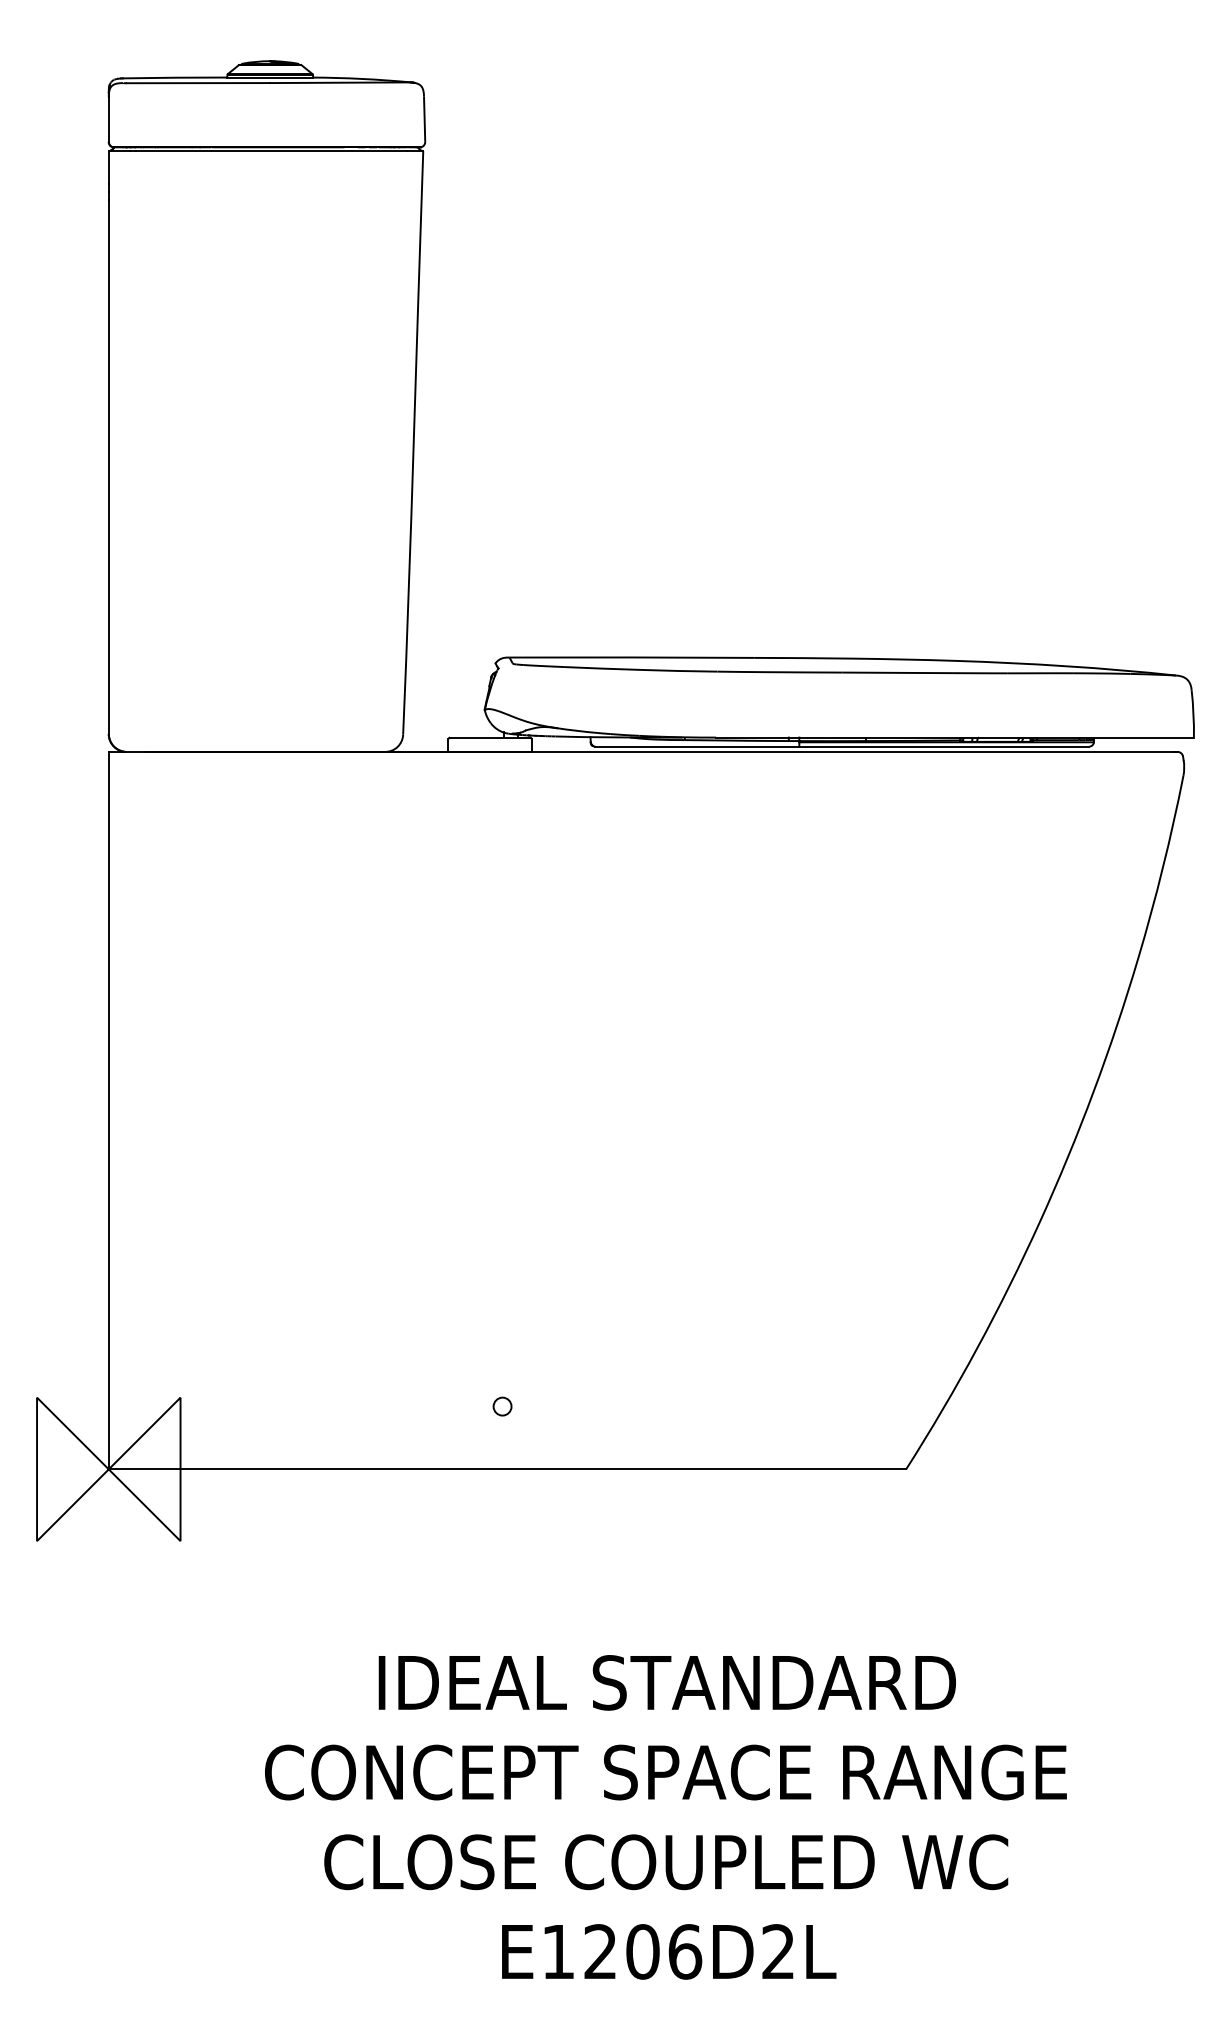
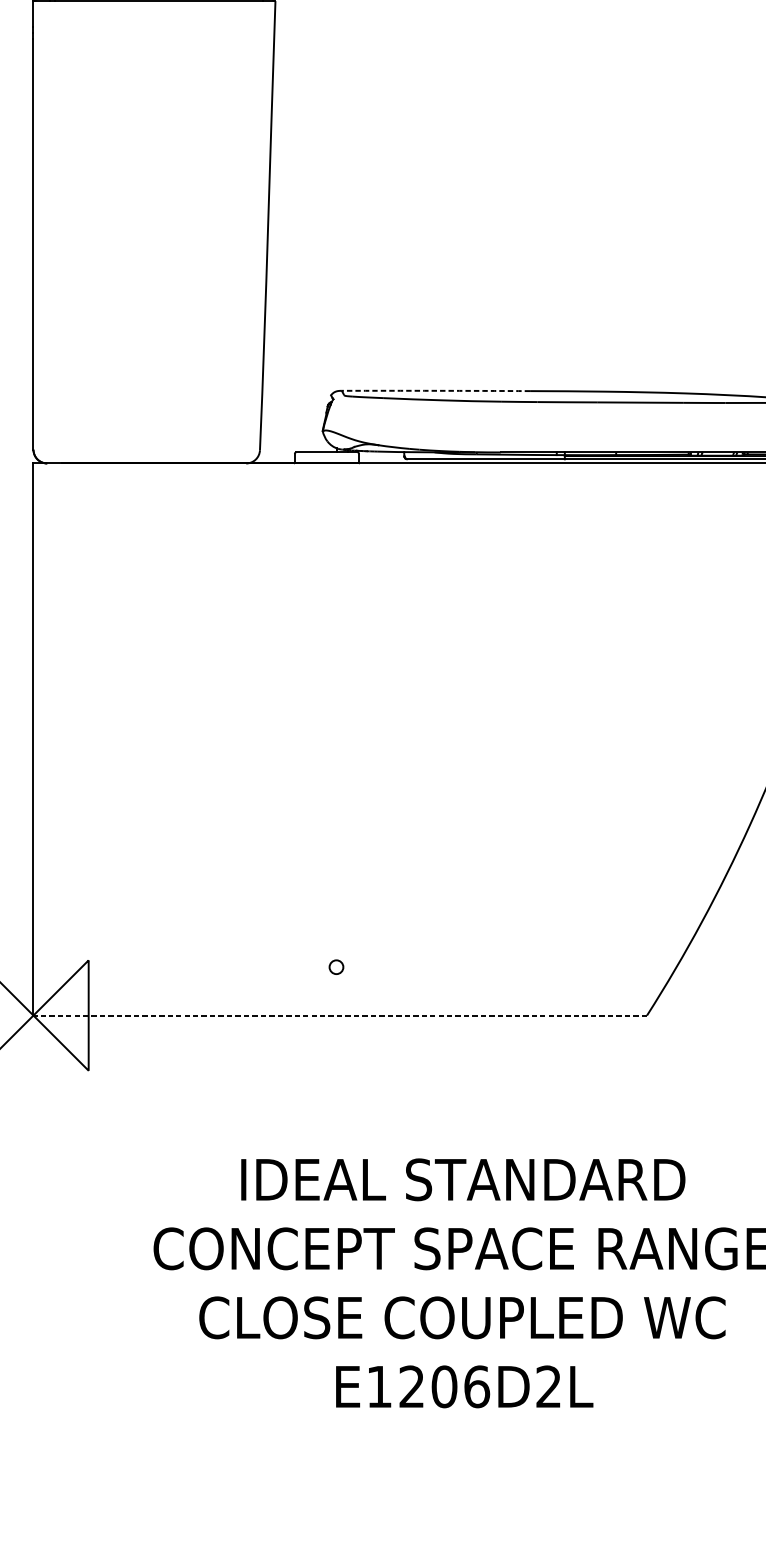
arc: (631, 657) -> (435, 390), solid -> dashed
line: (507, 1469) -> (340, 1015), solid -> dashed

